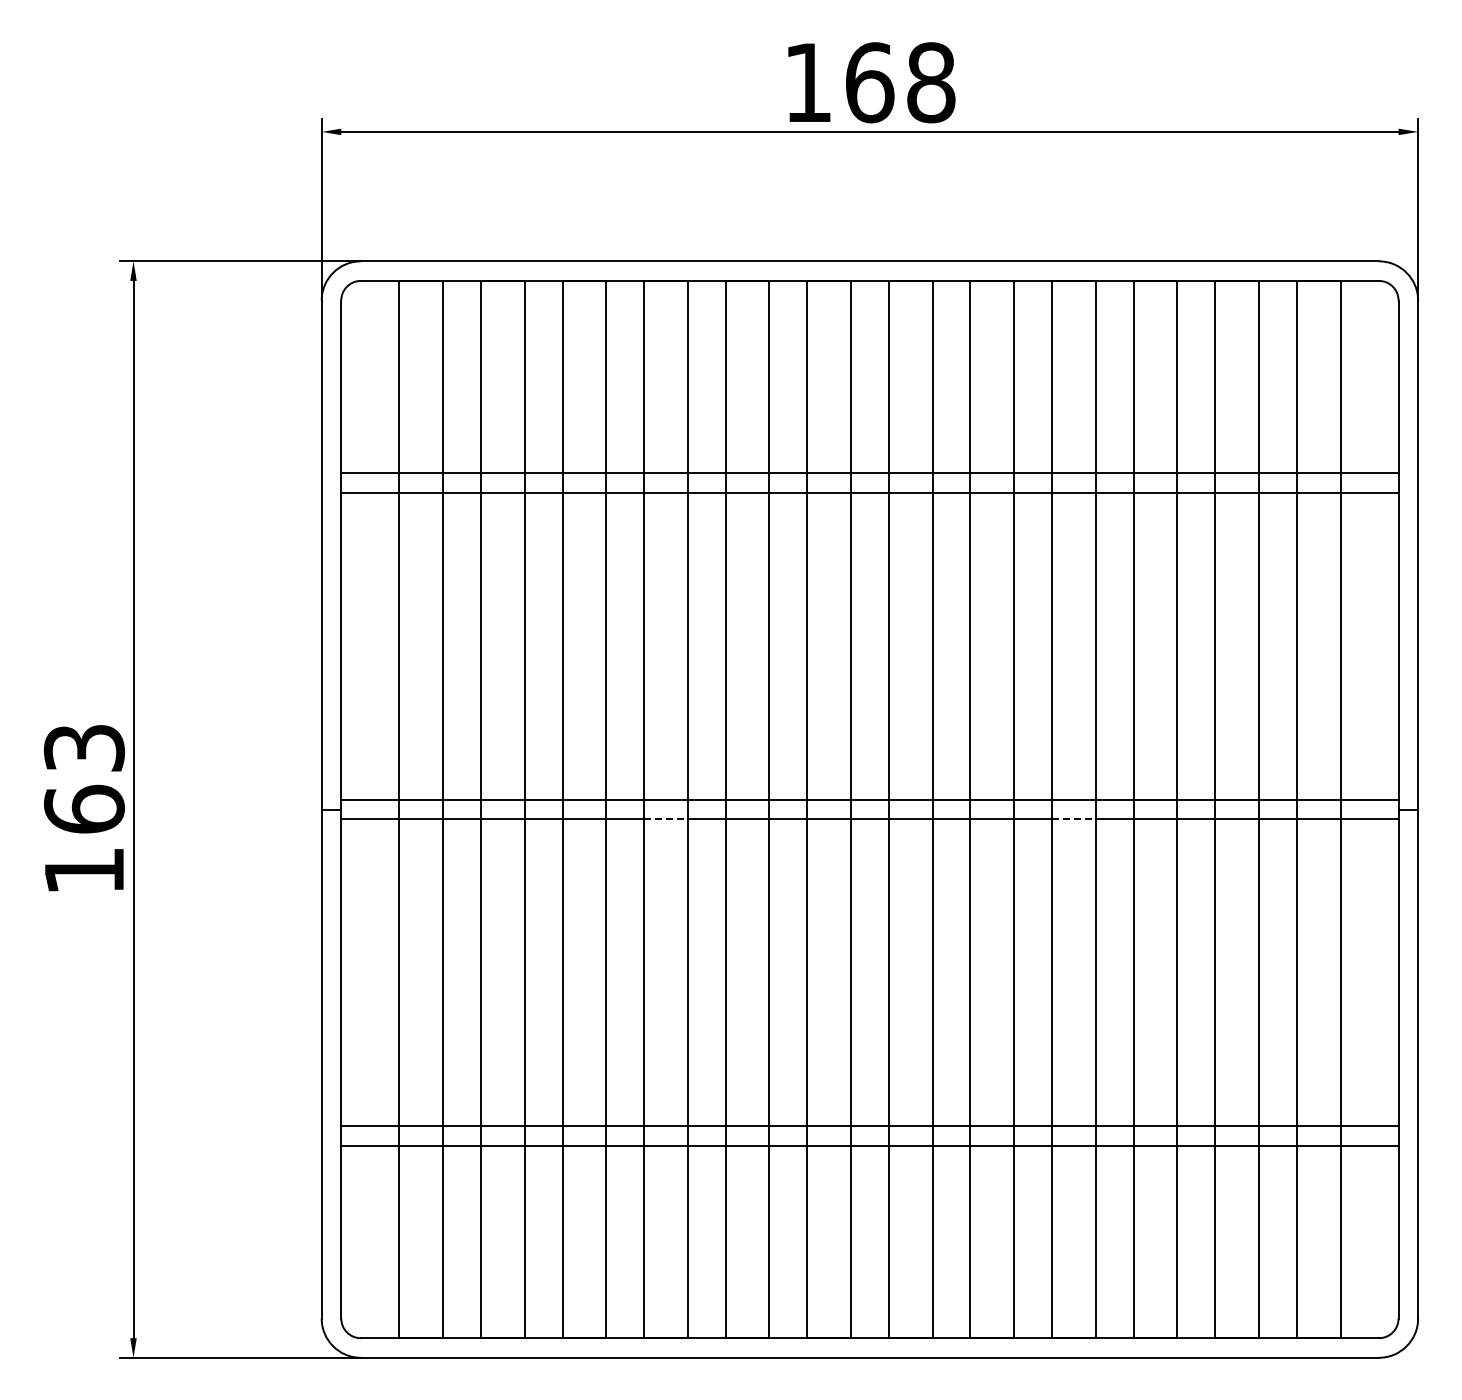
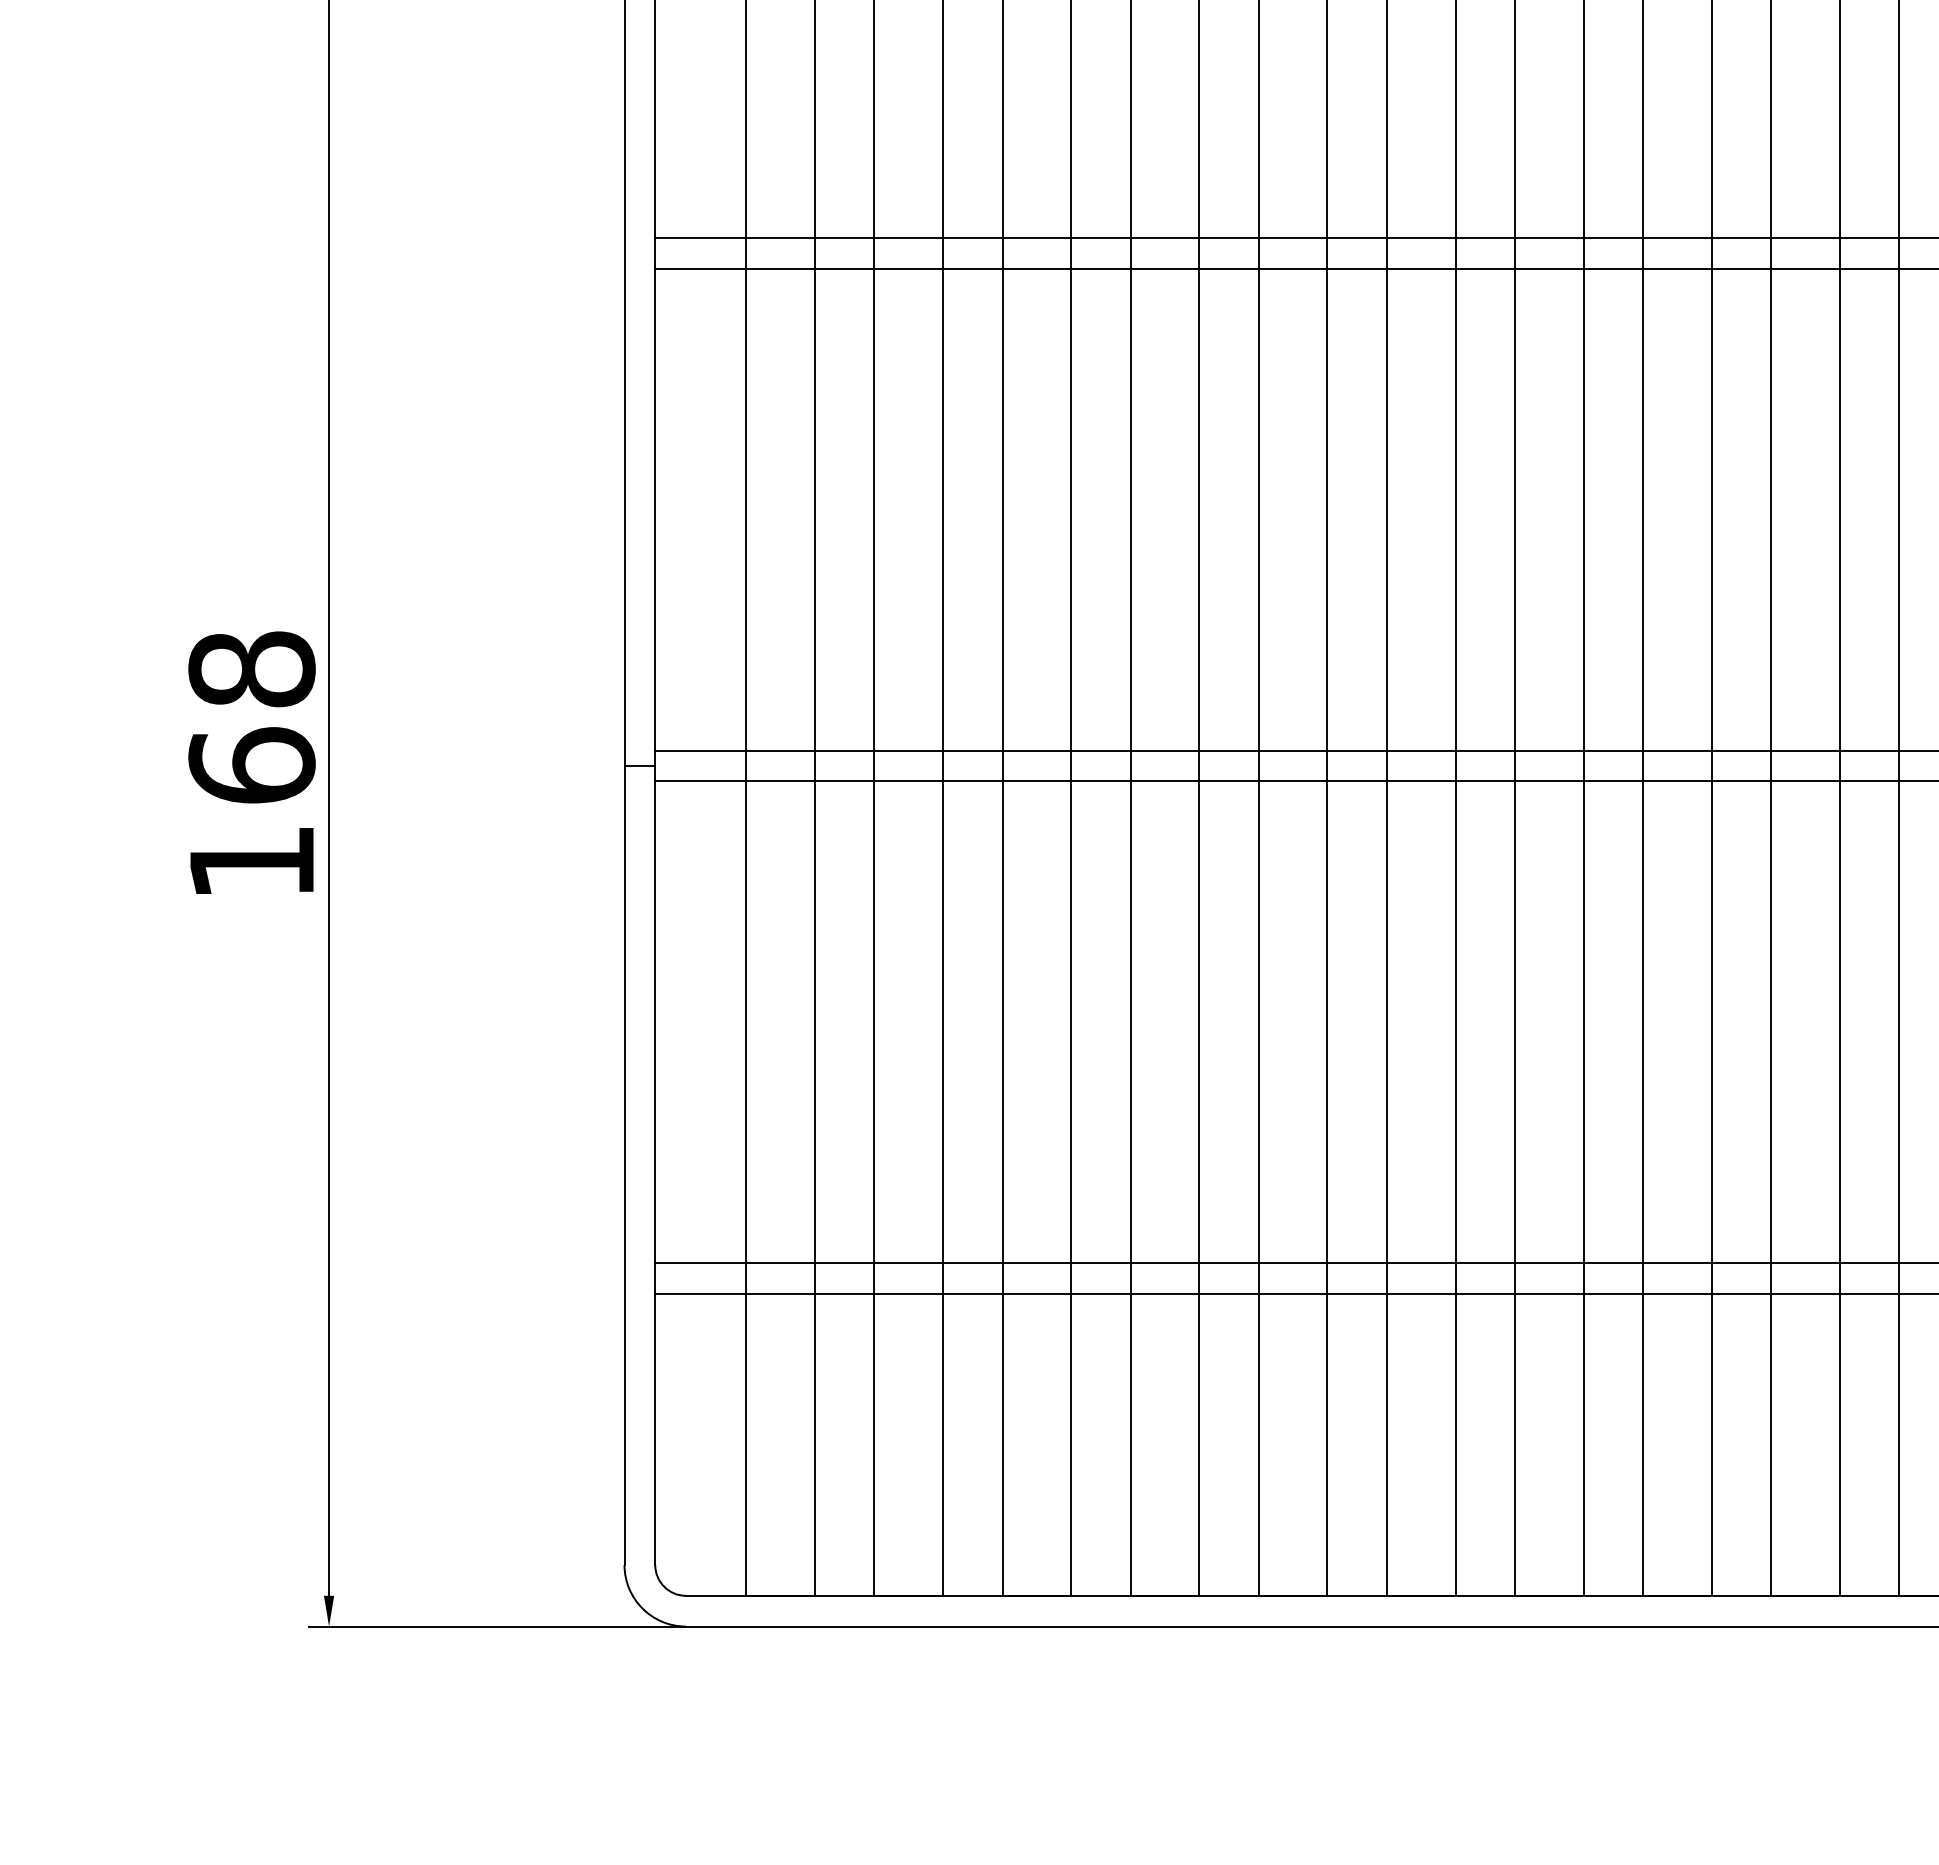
text: (84, 747) -> (252, 668), 163 -> 168
line: (665, 819) -> (1164, 781), dashed -> solid
line: (1073, 819) -> (1804, 781), dashed -> solid

